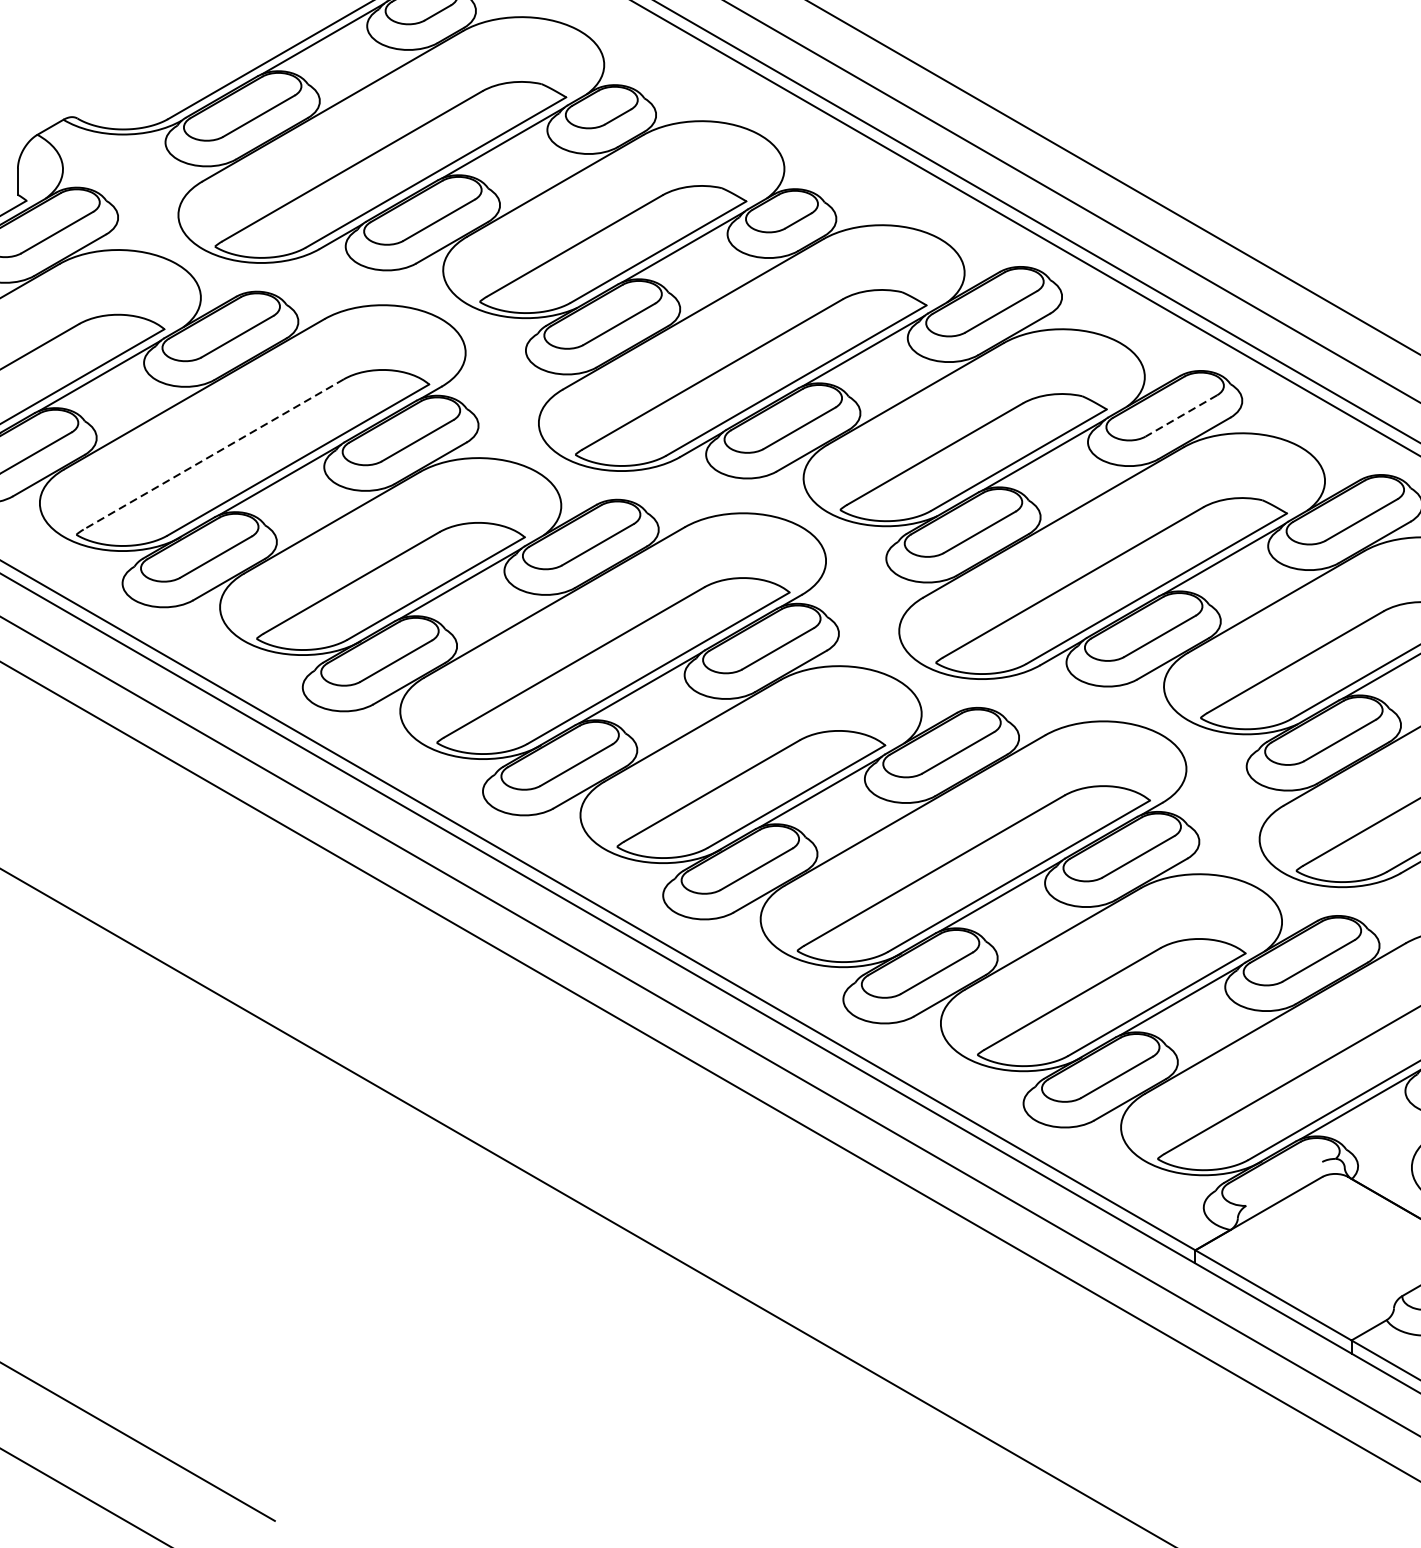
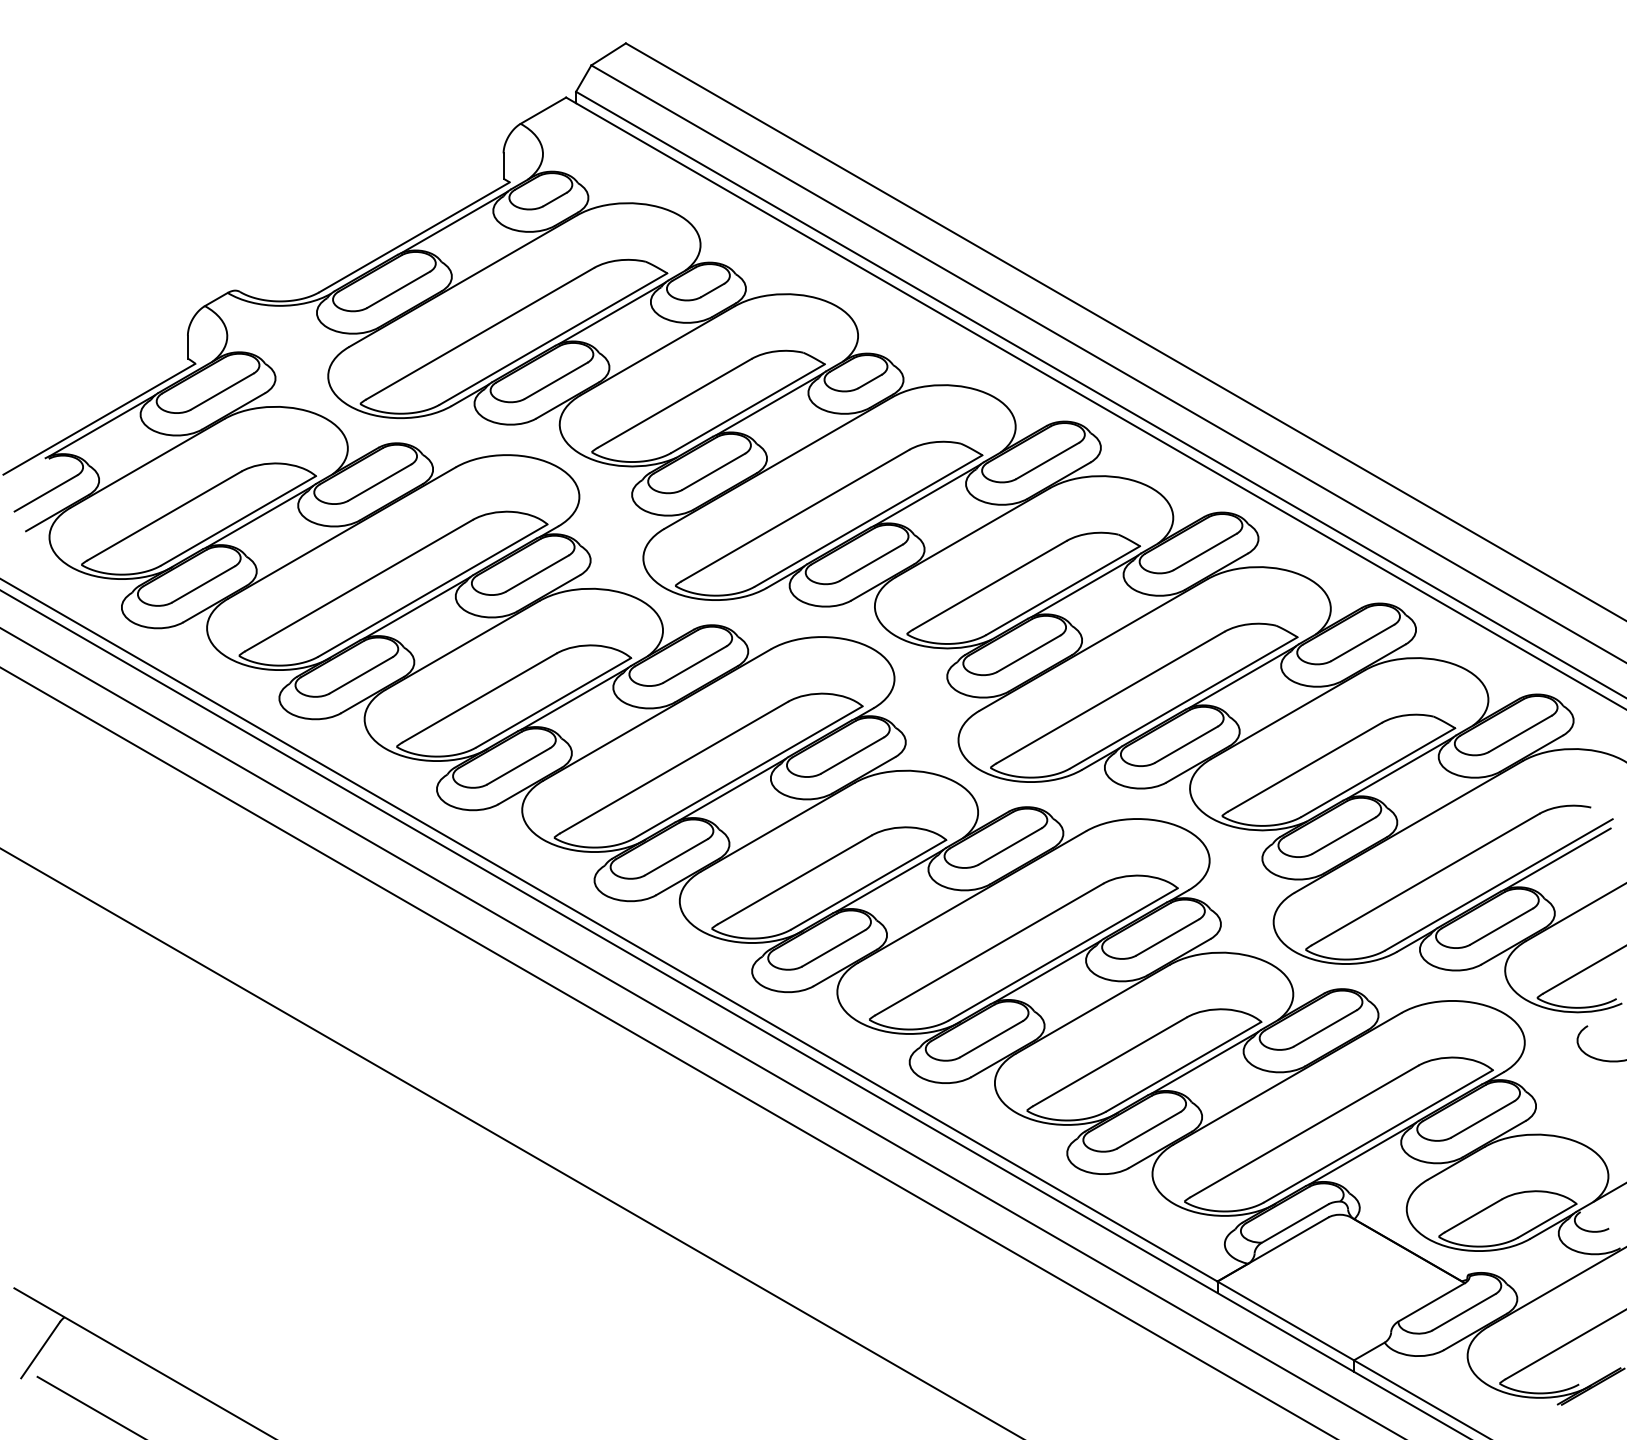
line: (1180, 416) -> (1204, 552), dashed -> solid
line: (213, 454) -> (358, 585), dashed -> solid
line: (1283, 1183) -> (1294, 1223), added

